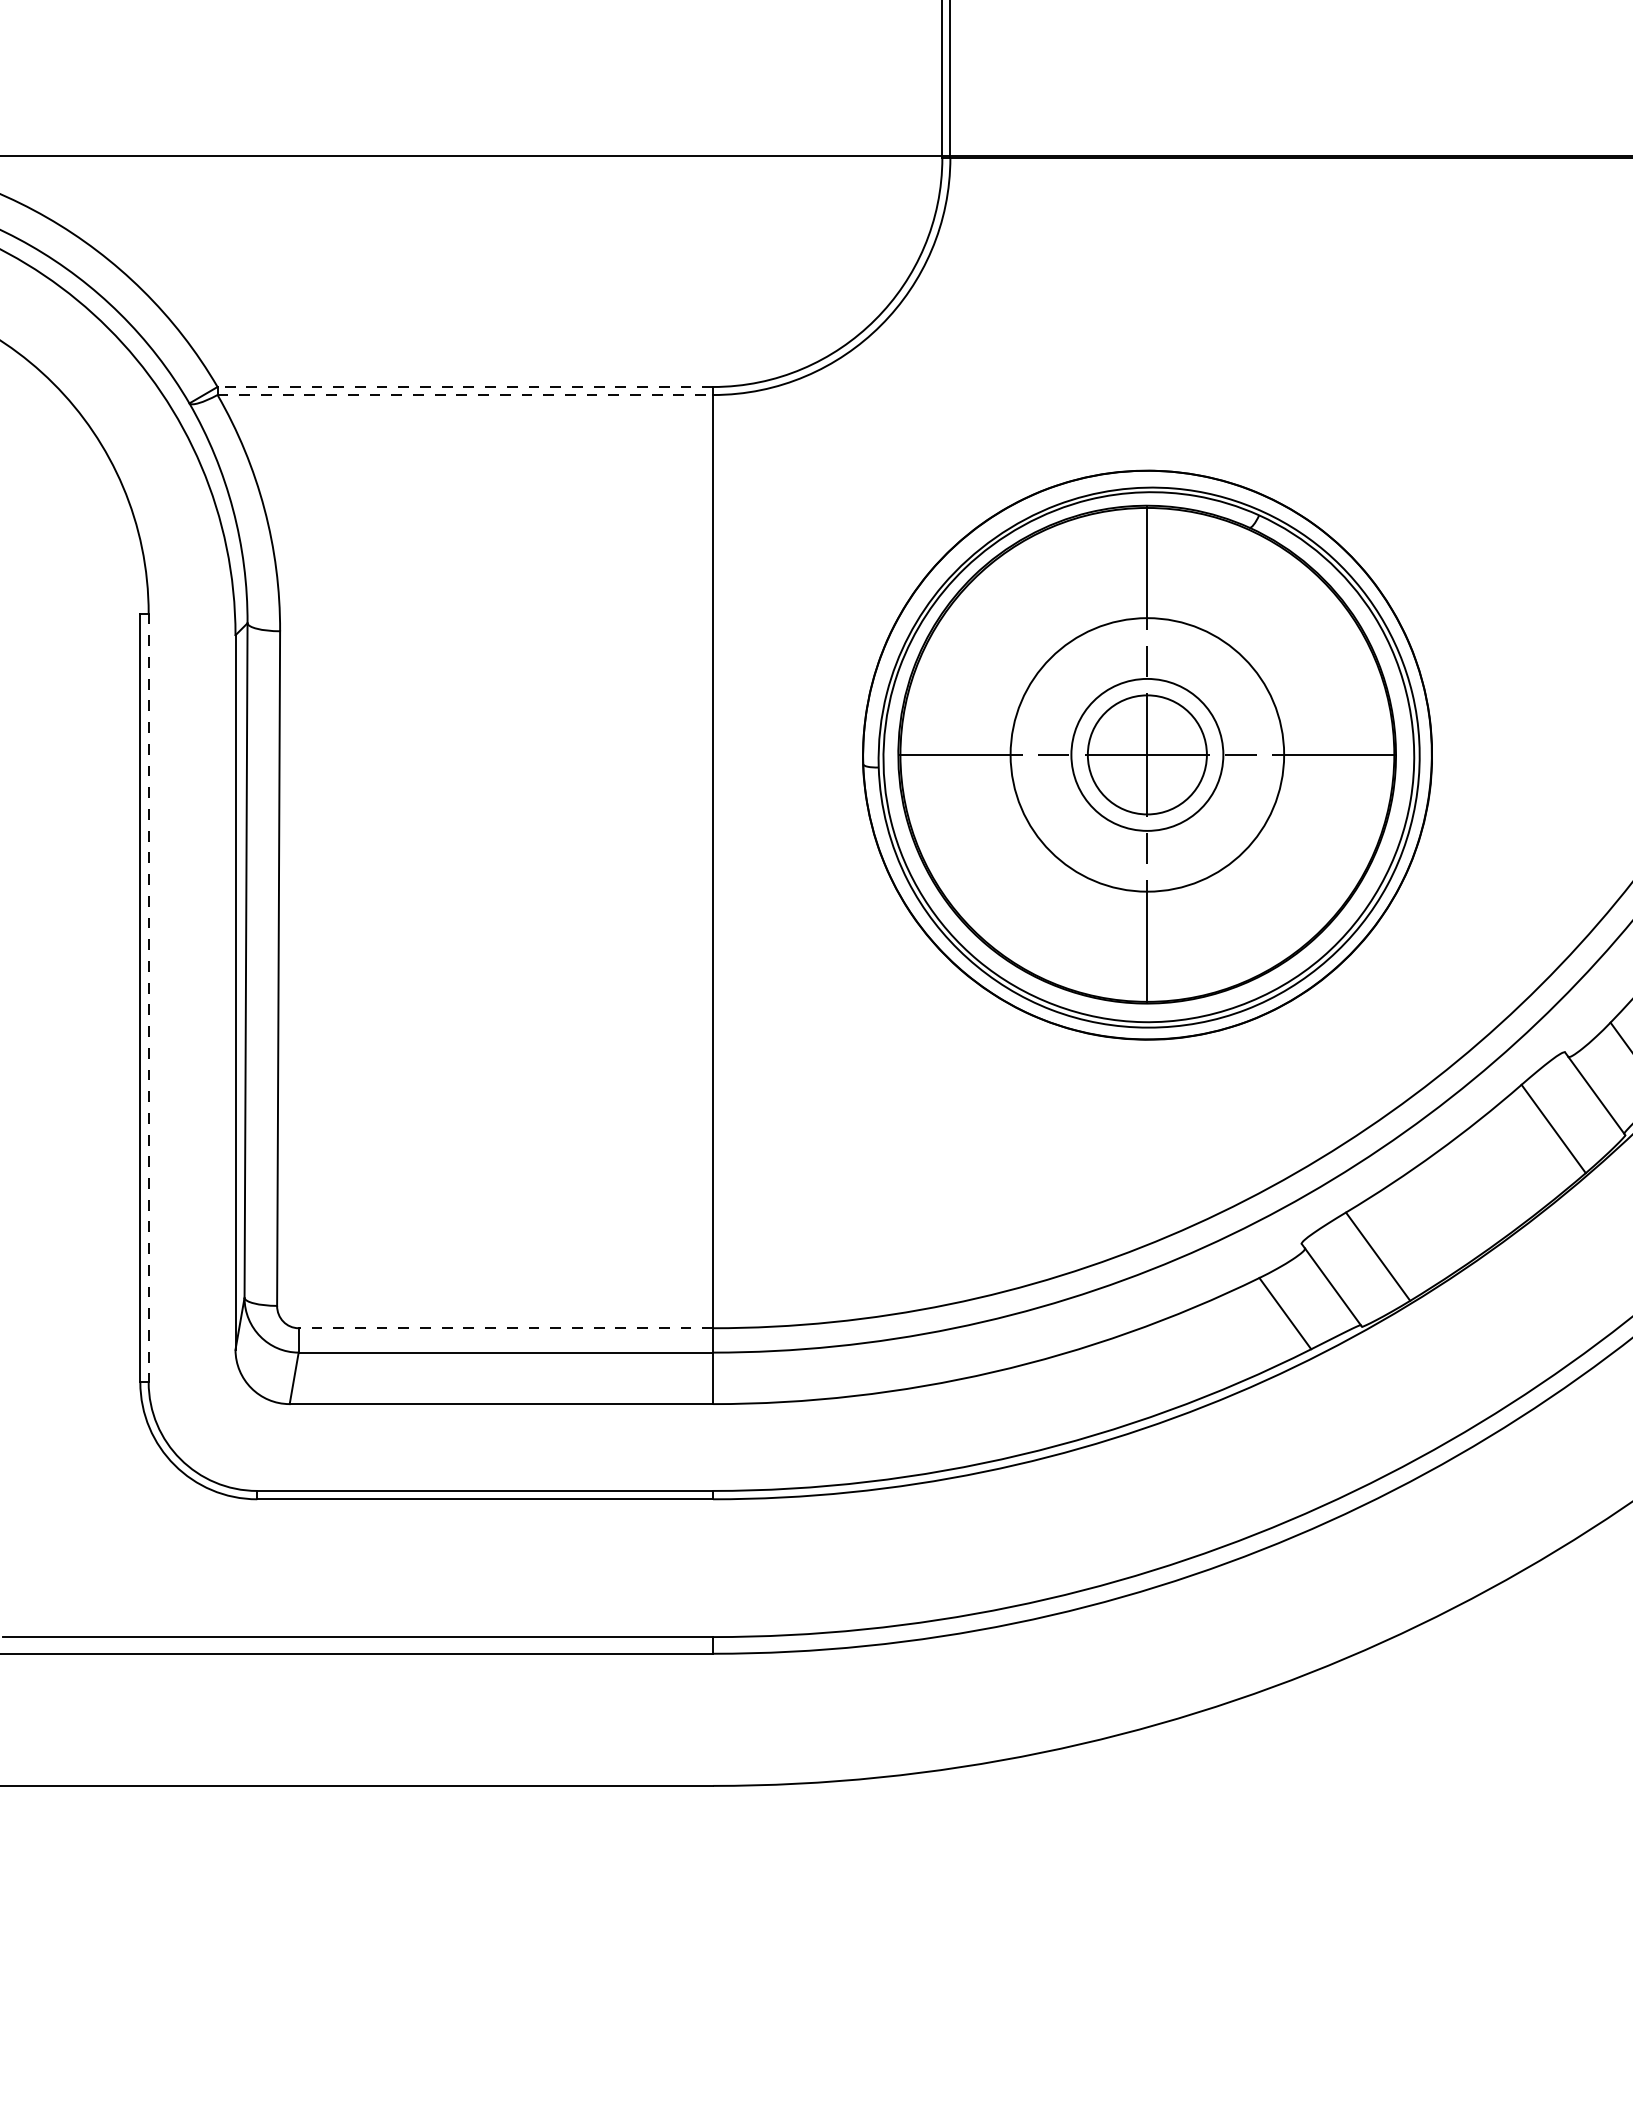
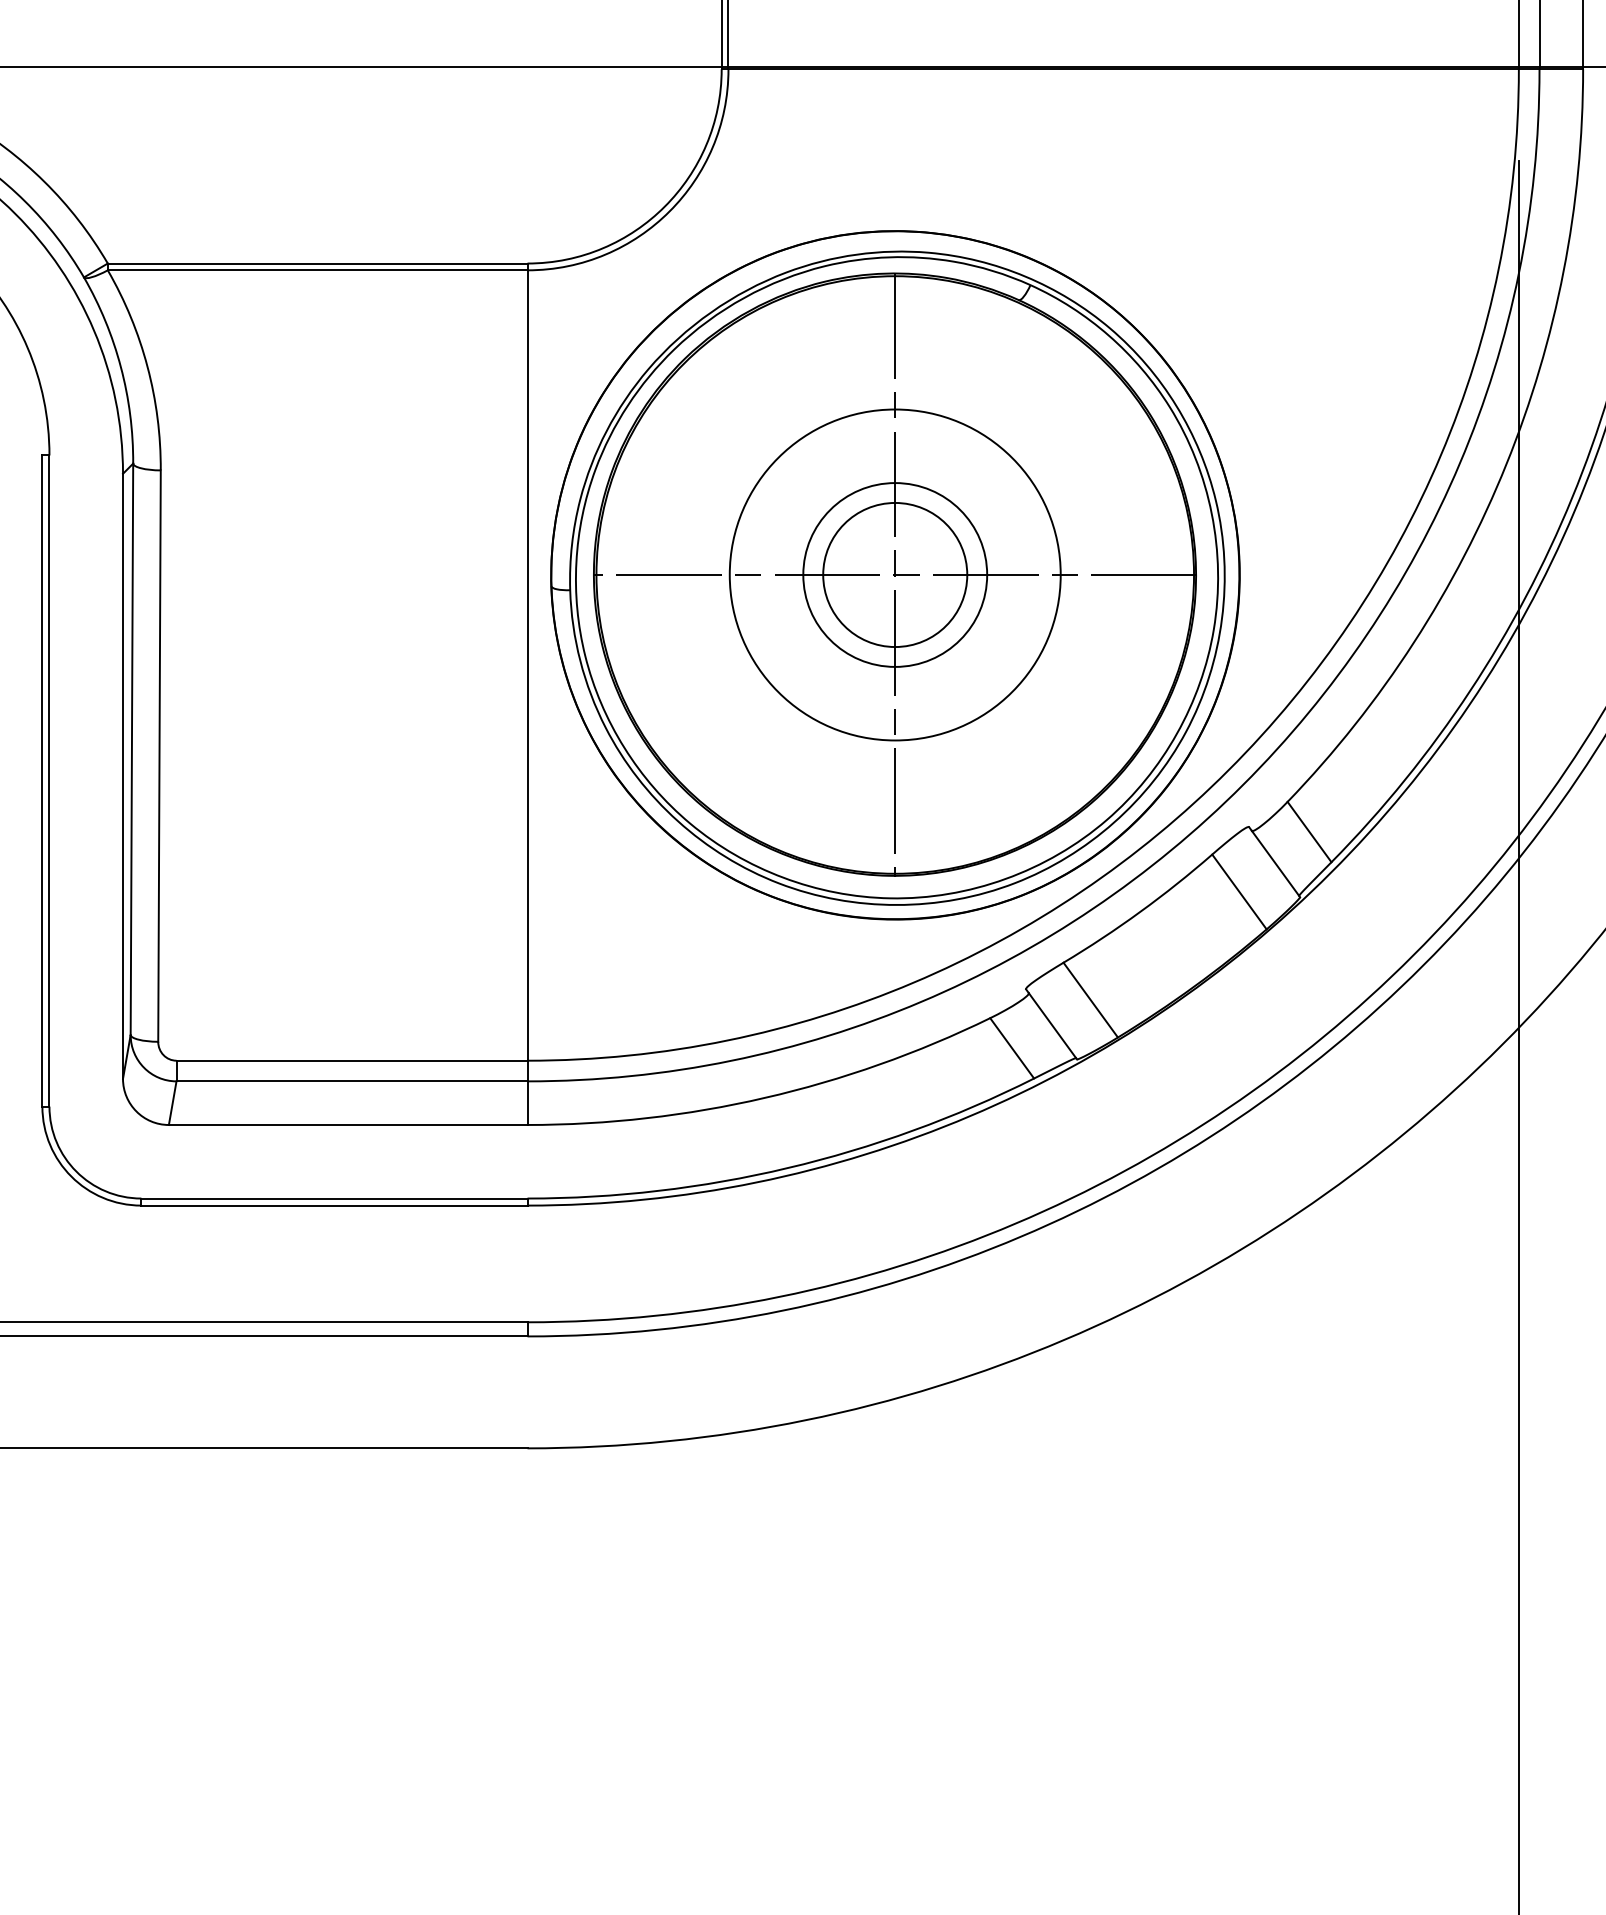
line: (465, 386) -> (317, 263), dashed -> solid
line: (465, 395) -> (317, 270), dashed -> solid
part: (1147, 755) -> (895, 575), size x1.43
line: (148, 998) -> (49, 781), dashed -> solid
line: (505, 1327) -> (351, 1060), dashed -> solid

